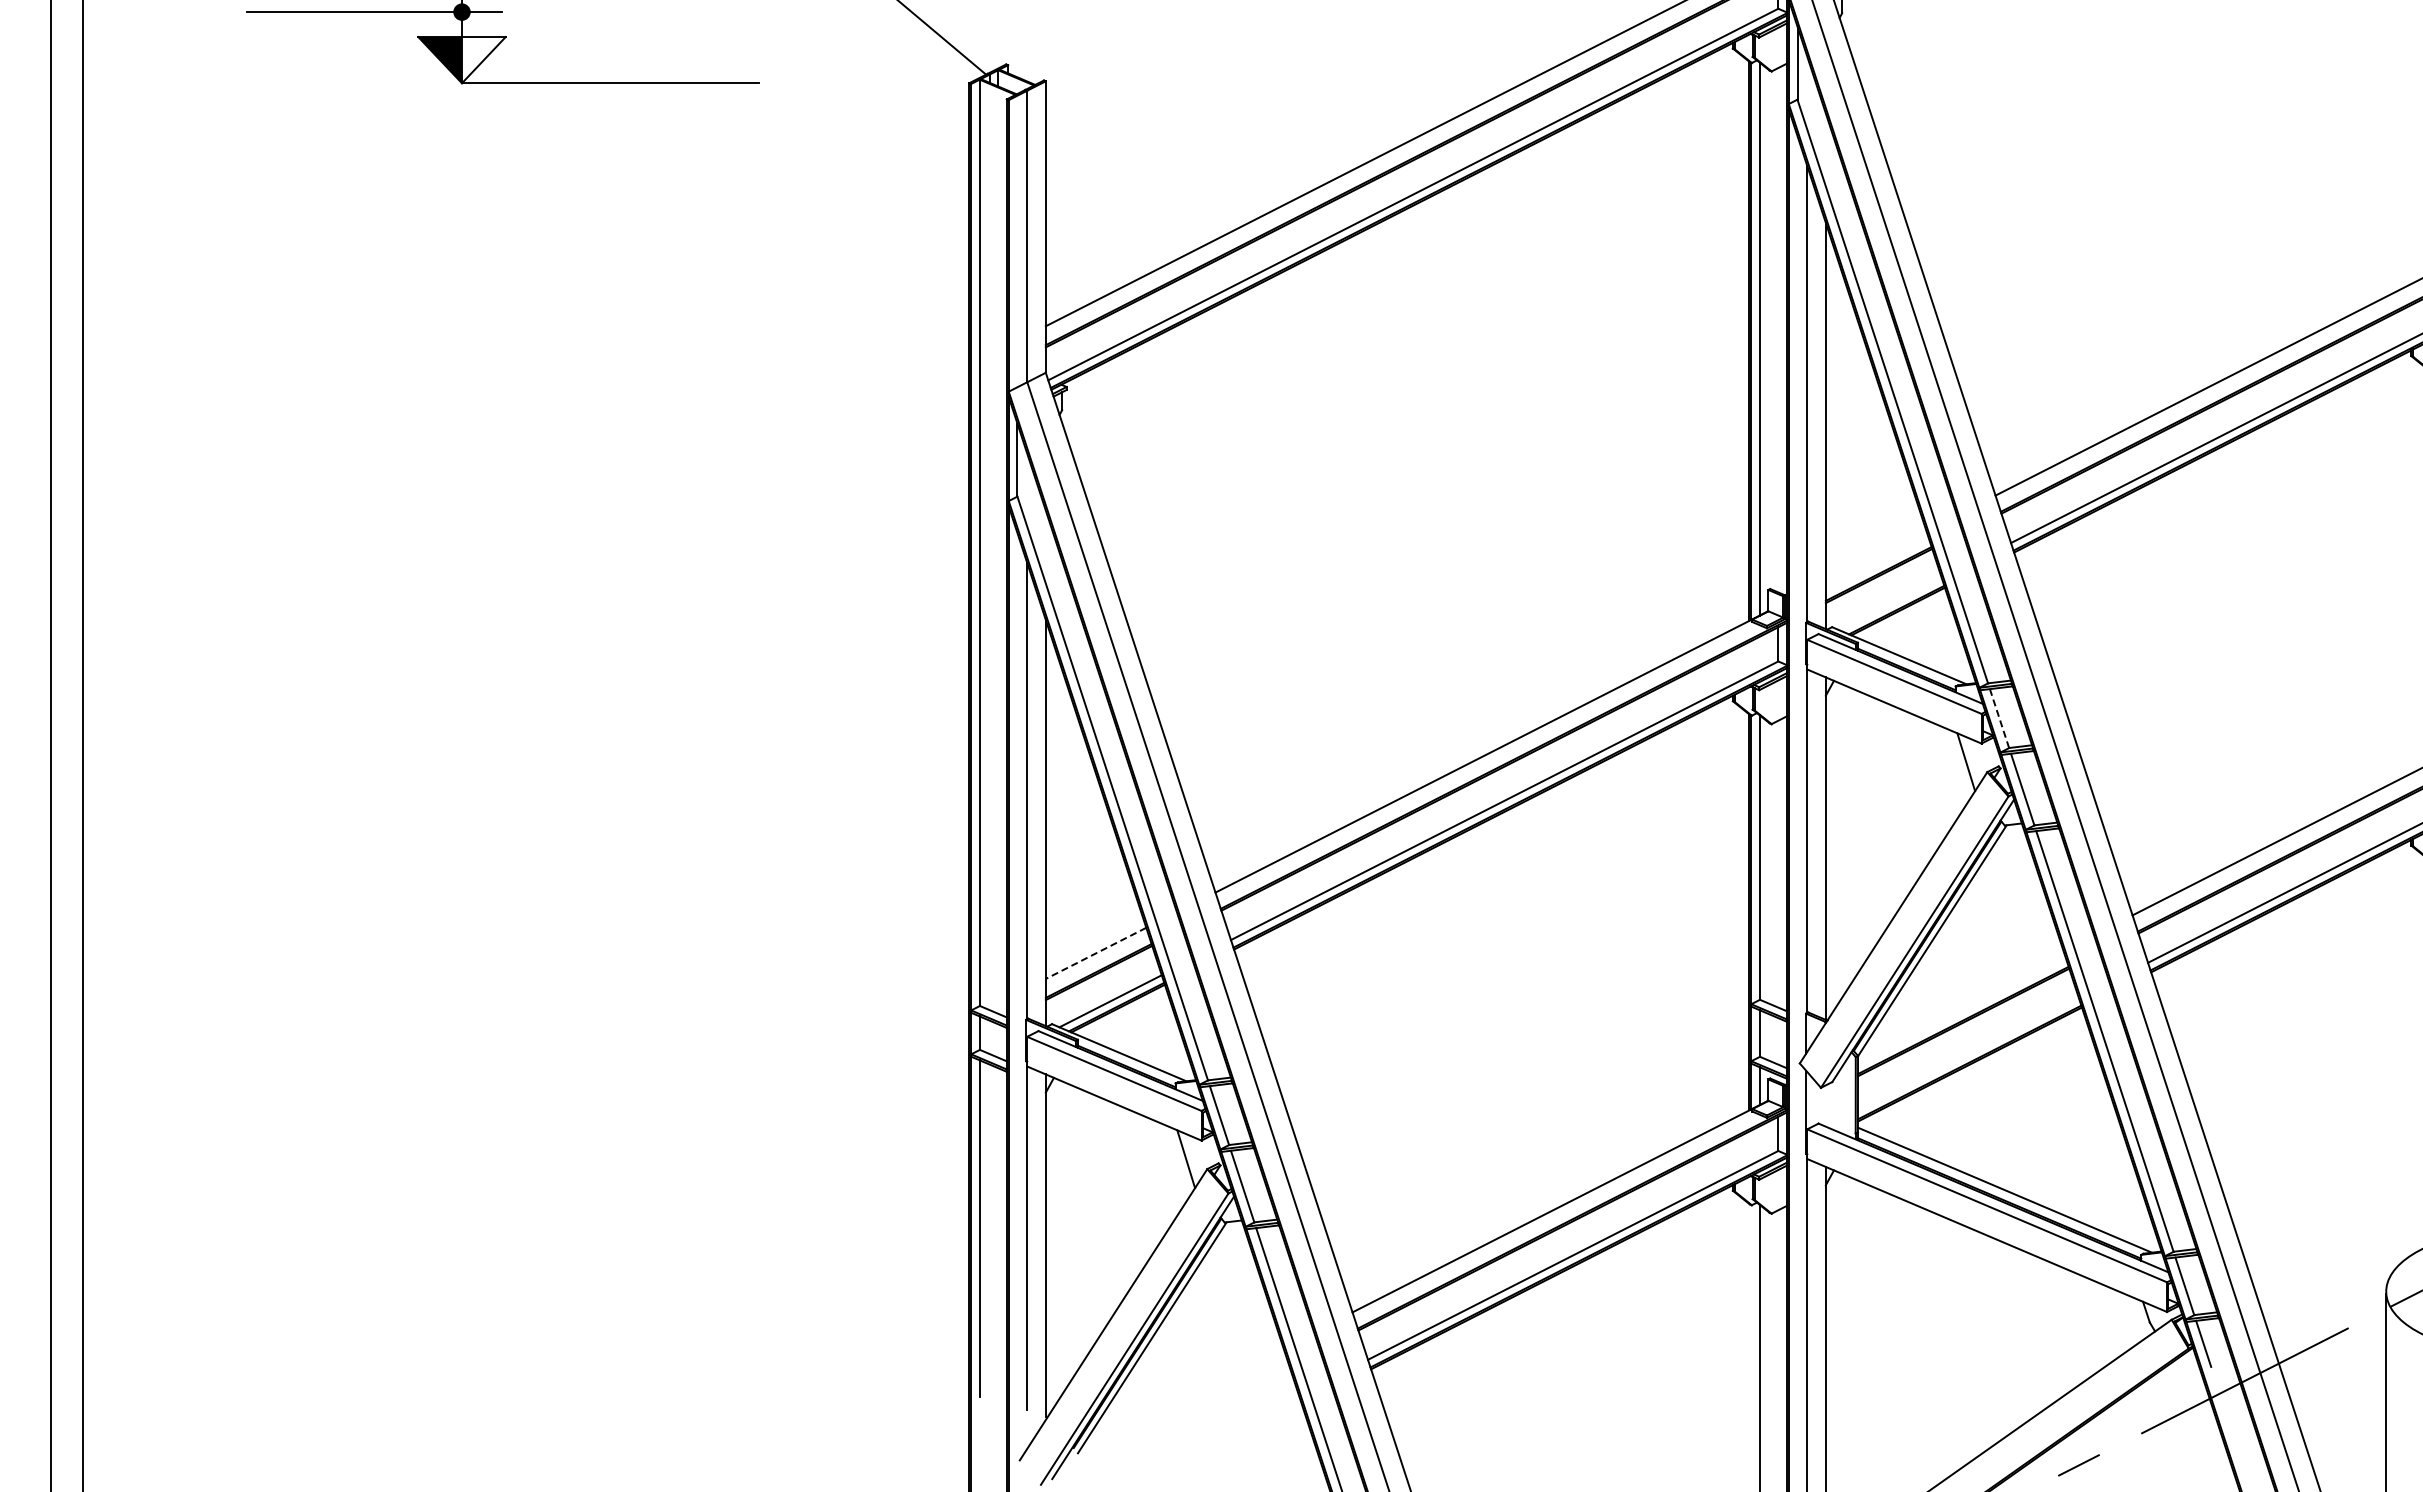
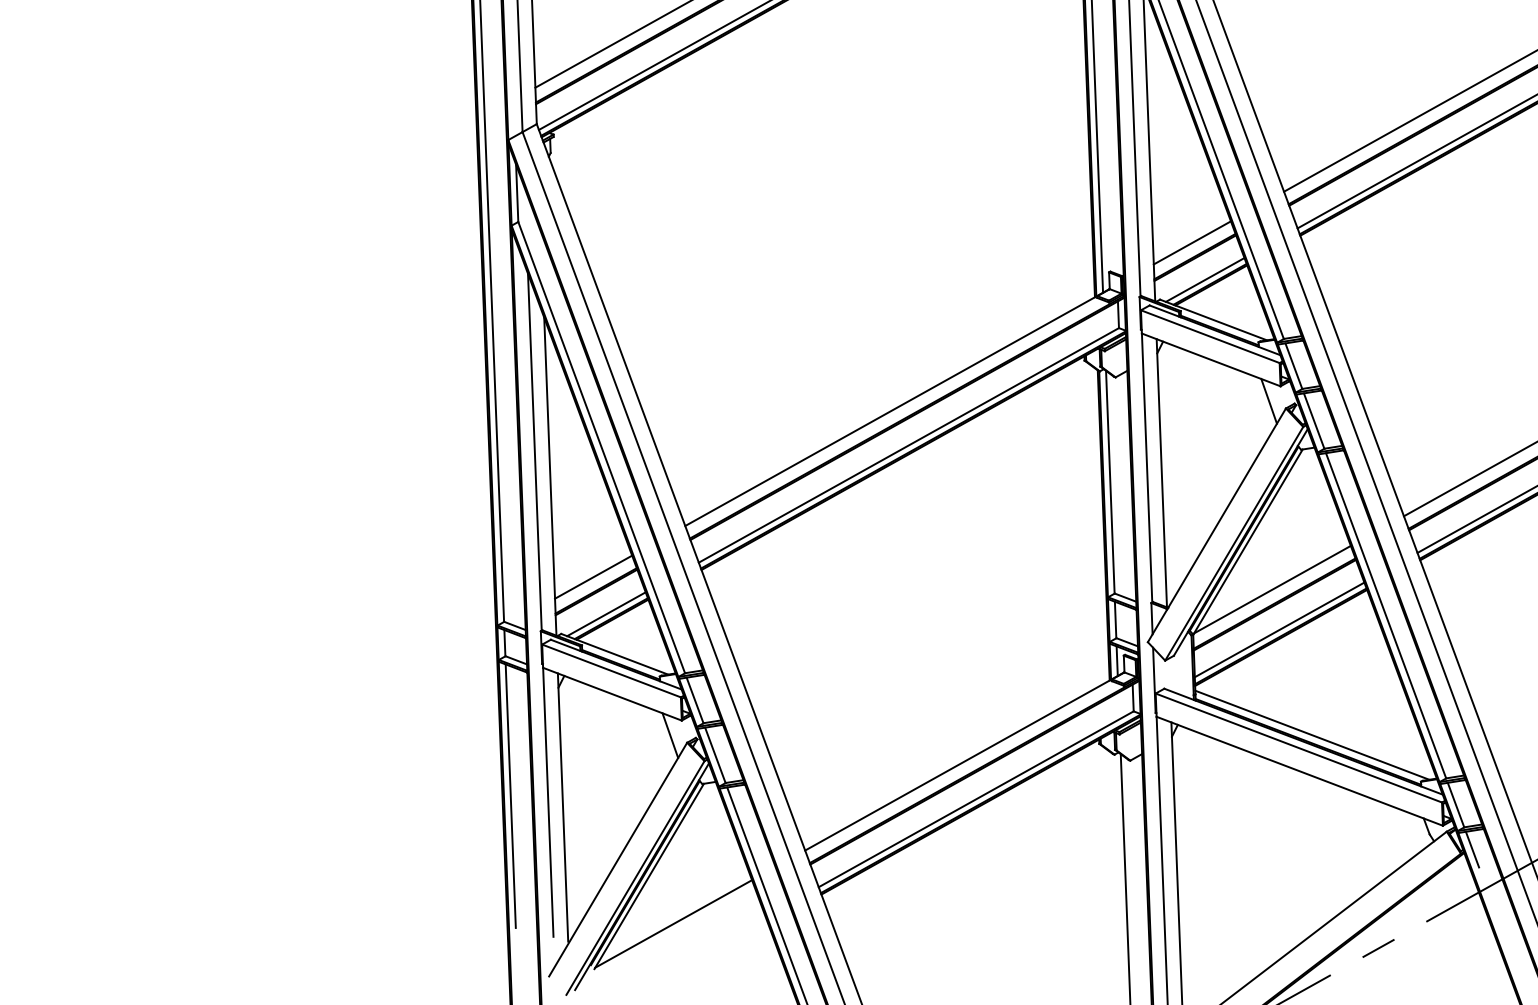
line: (1875, 555) -> (1191, 242), added
line: (1890, 604) -> (1205, 280), added
line: (1999, 719) -> (1293, 366), dashed -> solid
line: (1095, 953) -> (593, 577), dashed -> solid
line: (1961, 1002) -> (1272, 589), added
line: (1967, 1054) -> (1278, 630), added
line: (1181, 1399) -> (673, 923), added

